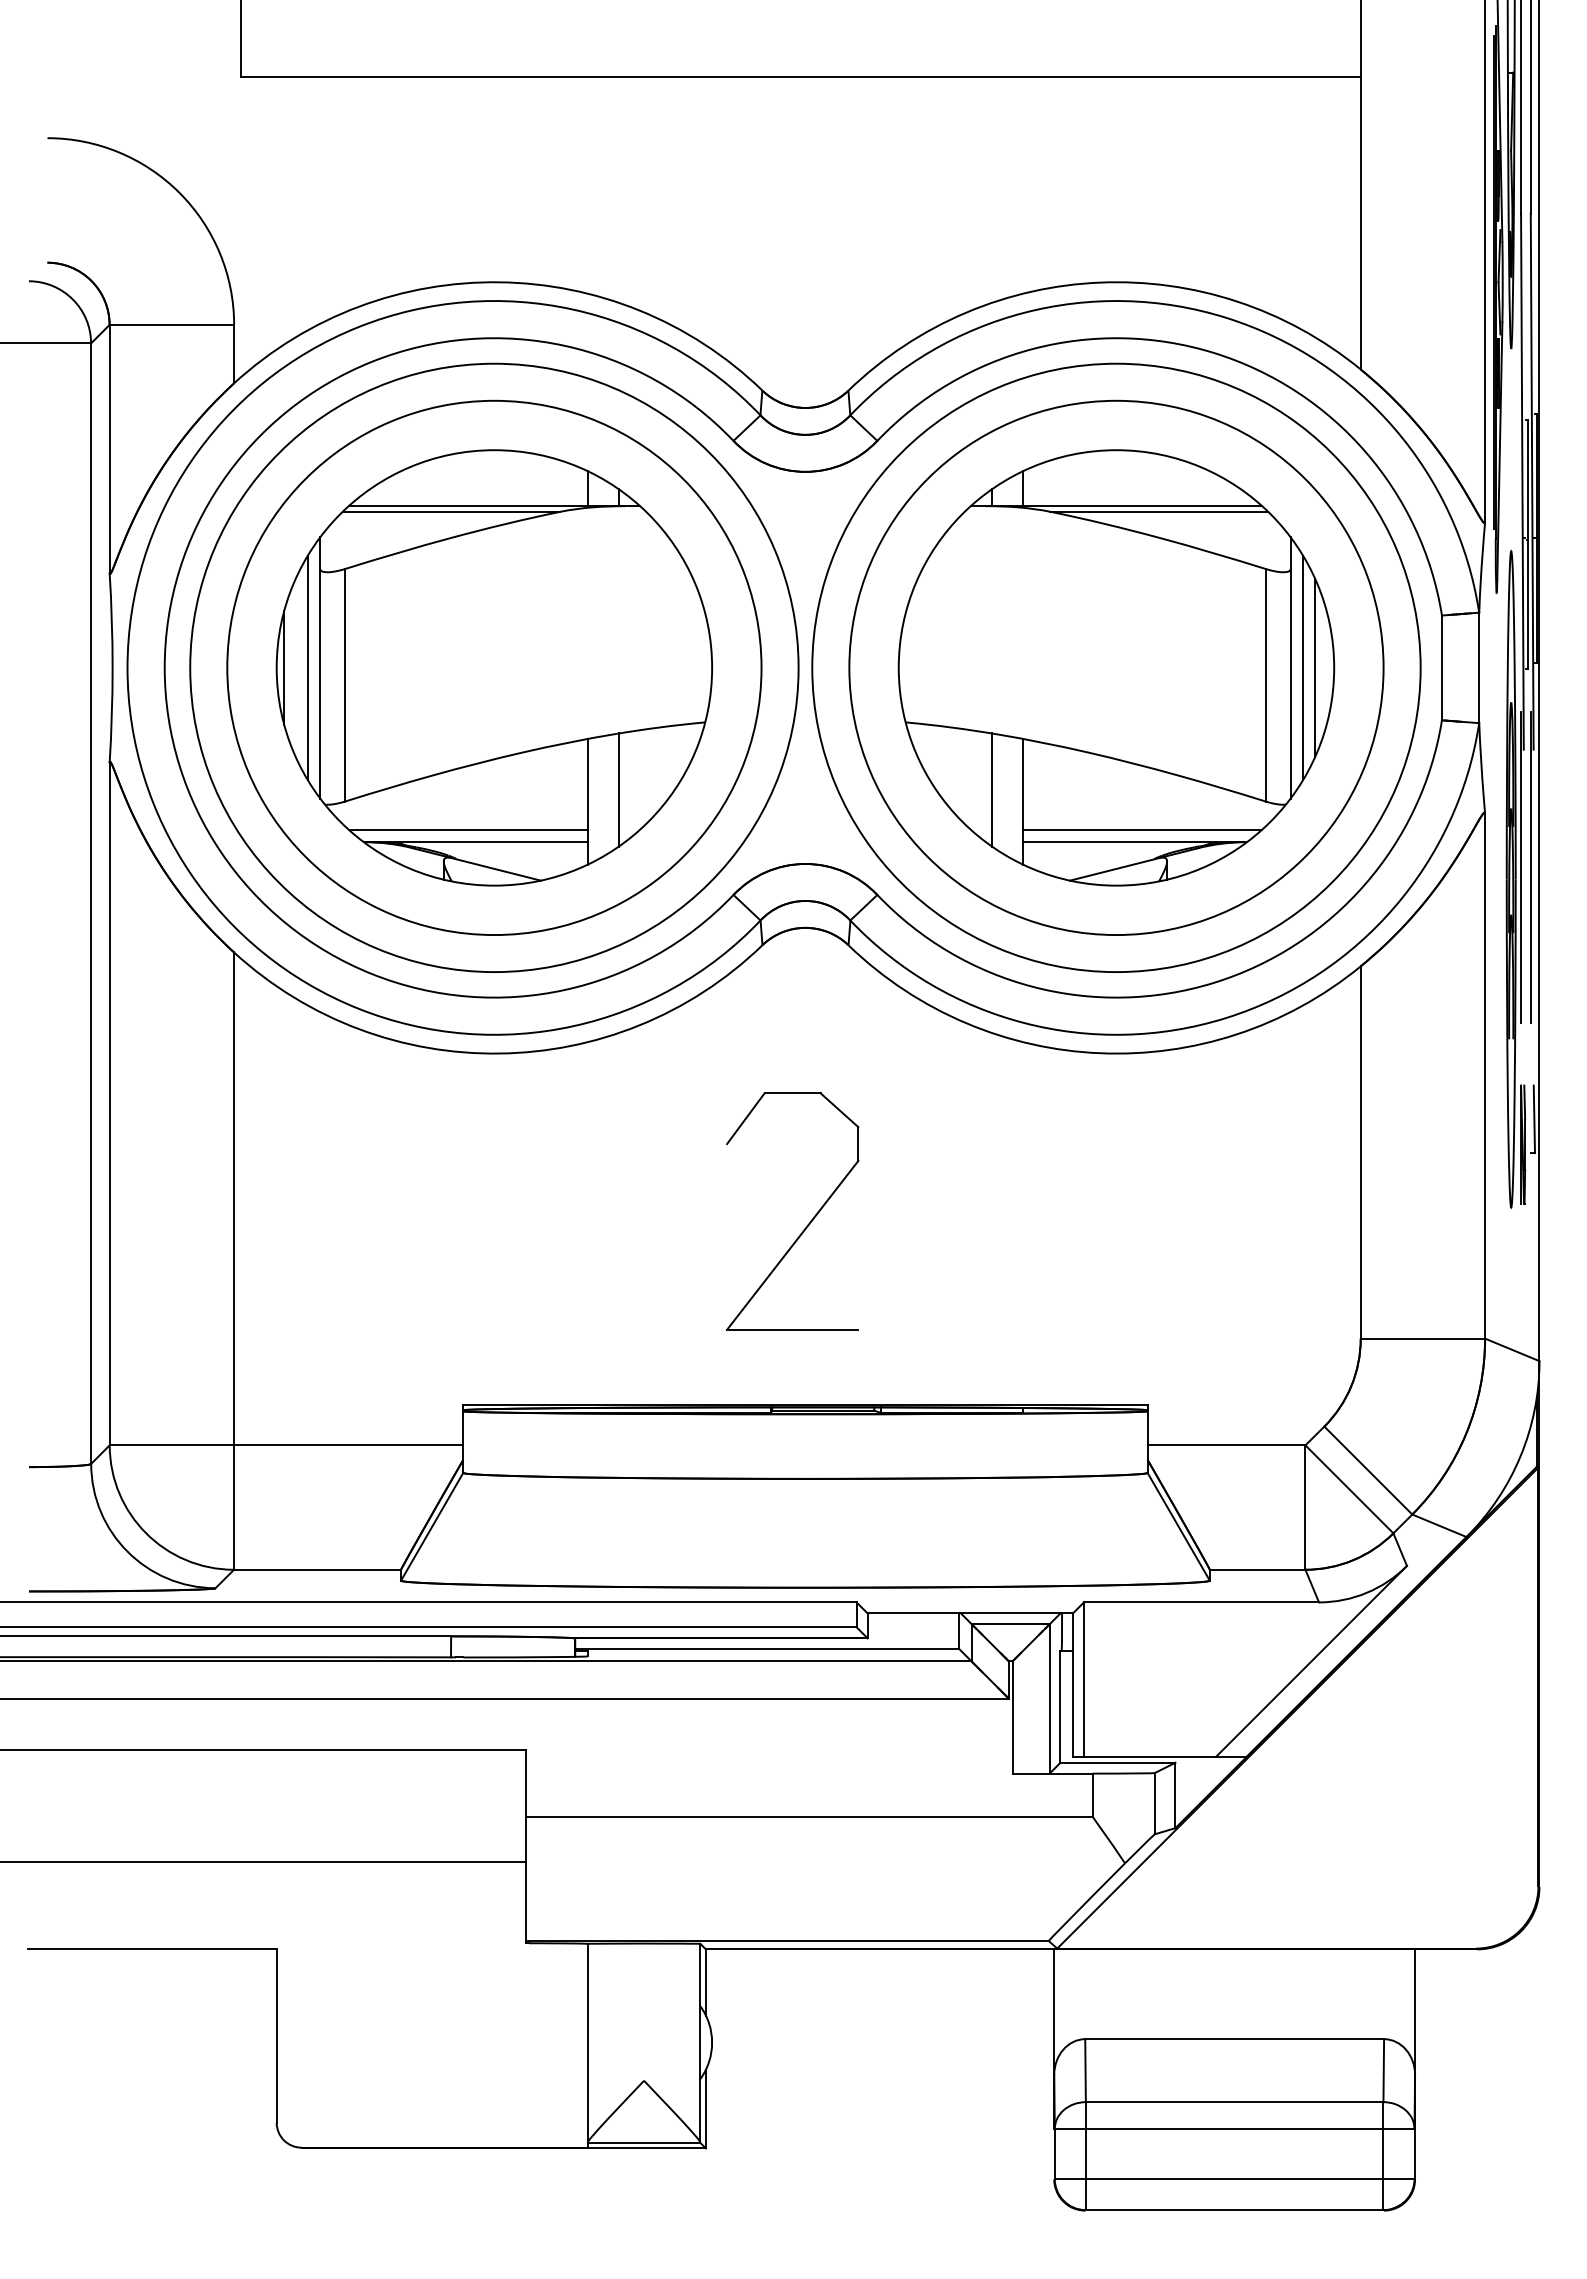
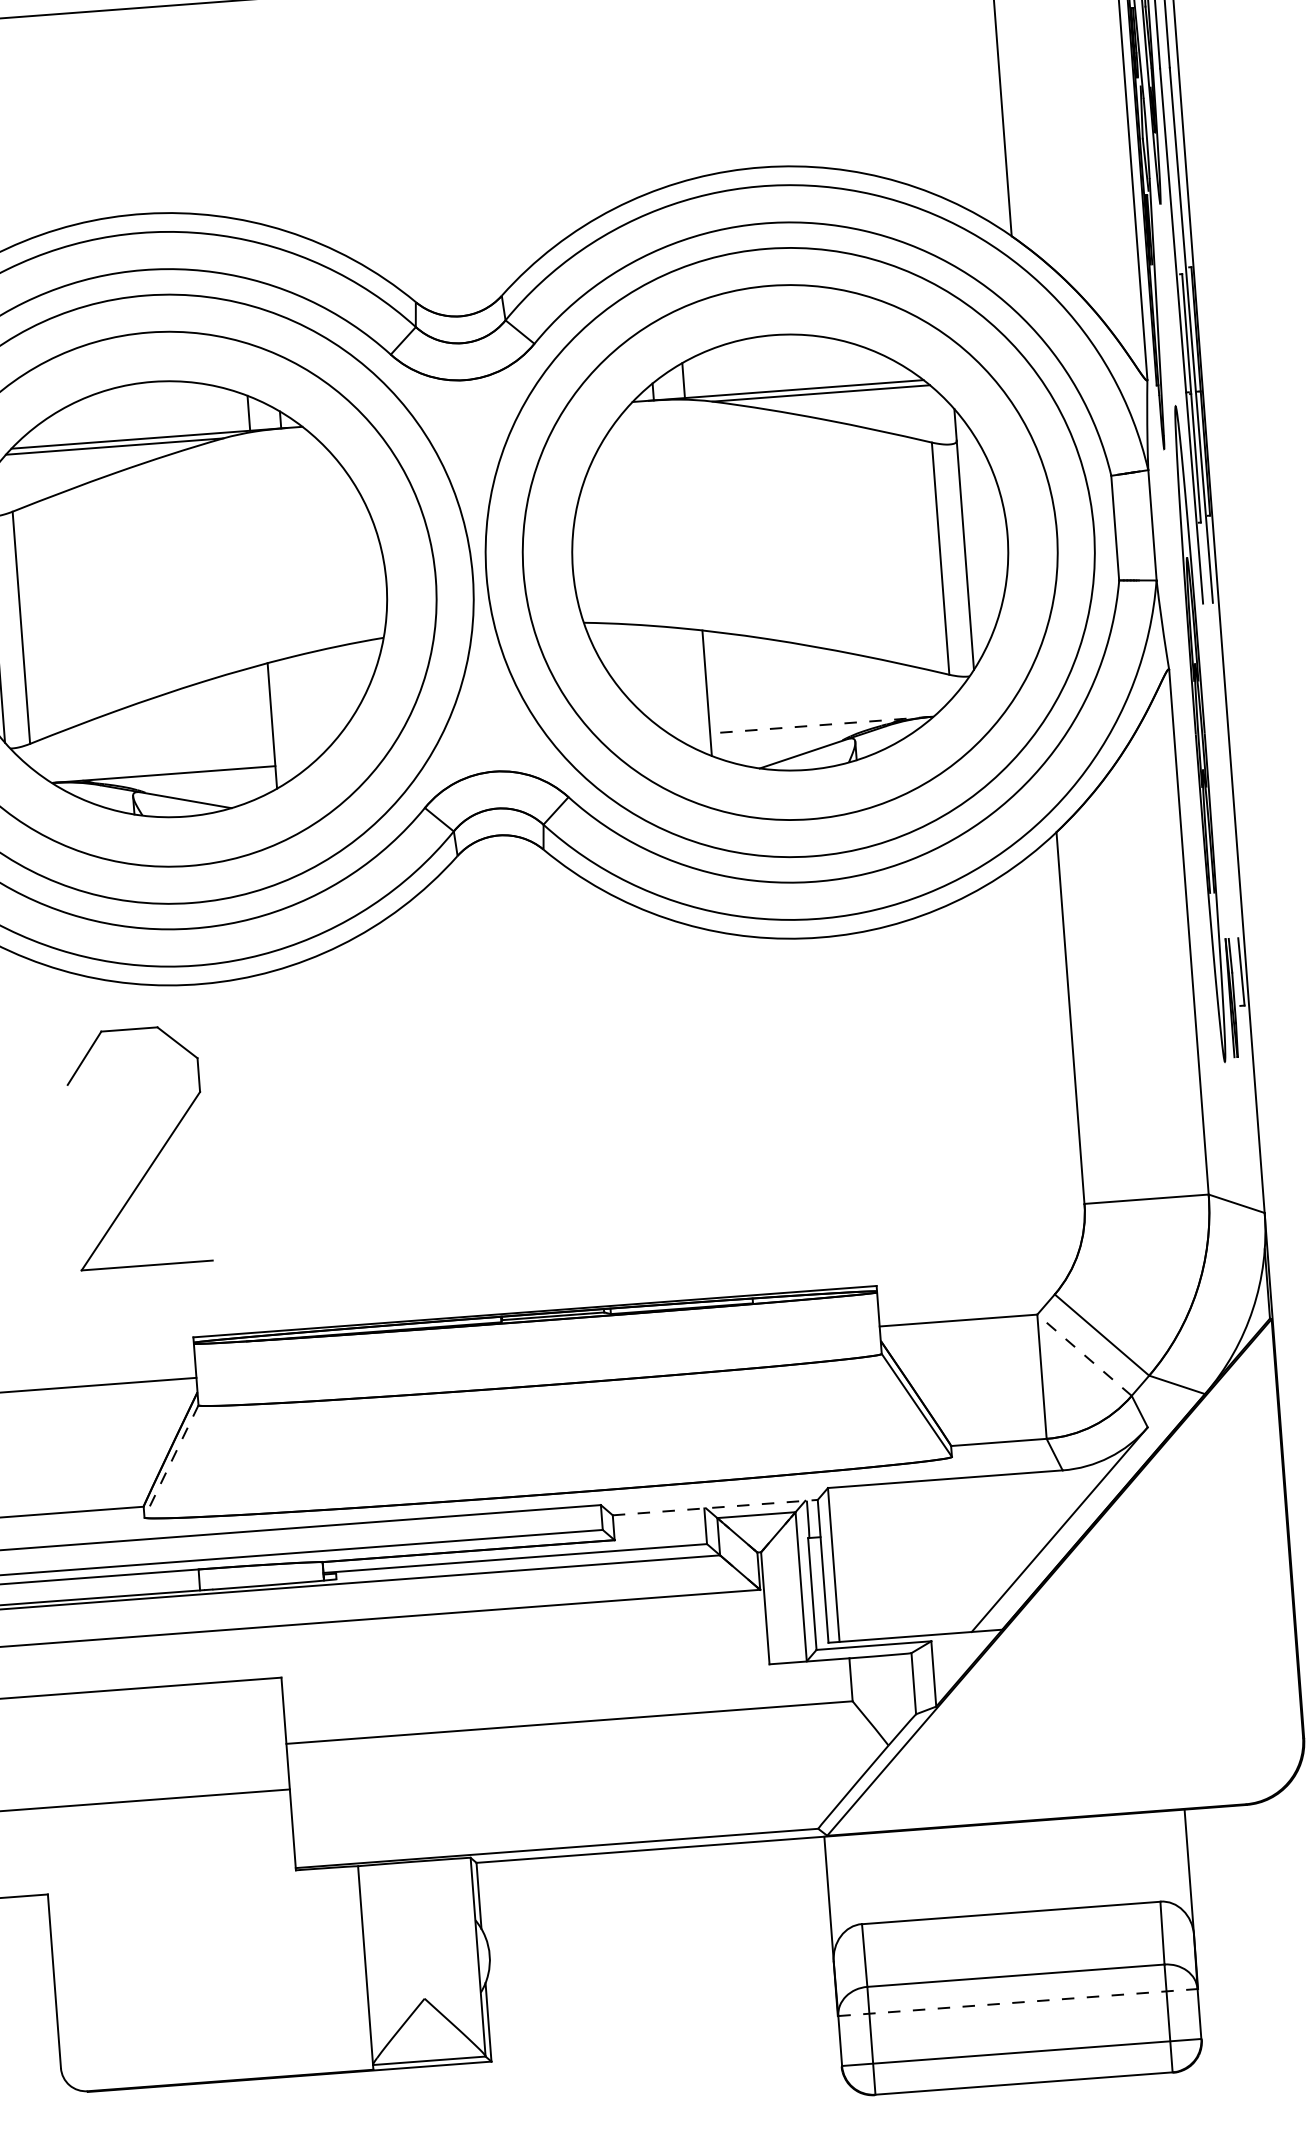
line: (1303, 667) -> (976, 538), removed
line: (1315, 667) -> (988, 537), removed
line: (618, 789) -> (302, 711), removed
line: (992, 789) -> (675, 683), removed
line: (467, 829) -> (154, 762), removed
line: (1142, 829) -> (828, 711), removed
line: (1133, 842) -> (820, 725), solid -> dashed
line: (1521, 867) -> (1209, 721), removed
line: (1530, 867) -> (1218, 720), removed
part: (806, 1225) -> (153, 1160), moved
line: (1349, 1489) -> (1084, 1355), solid -> dashed
line: (431, 1527) -> (170, 1462), solid -> dashed
line: (970, 1613) -> (715, 1507), solid -> dashed
line: (1234, 2129) -> (1017, 2003), solid -> dashed

